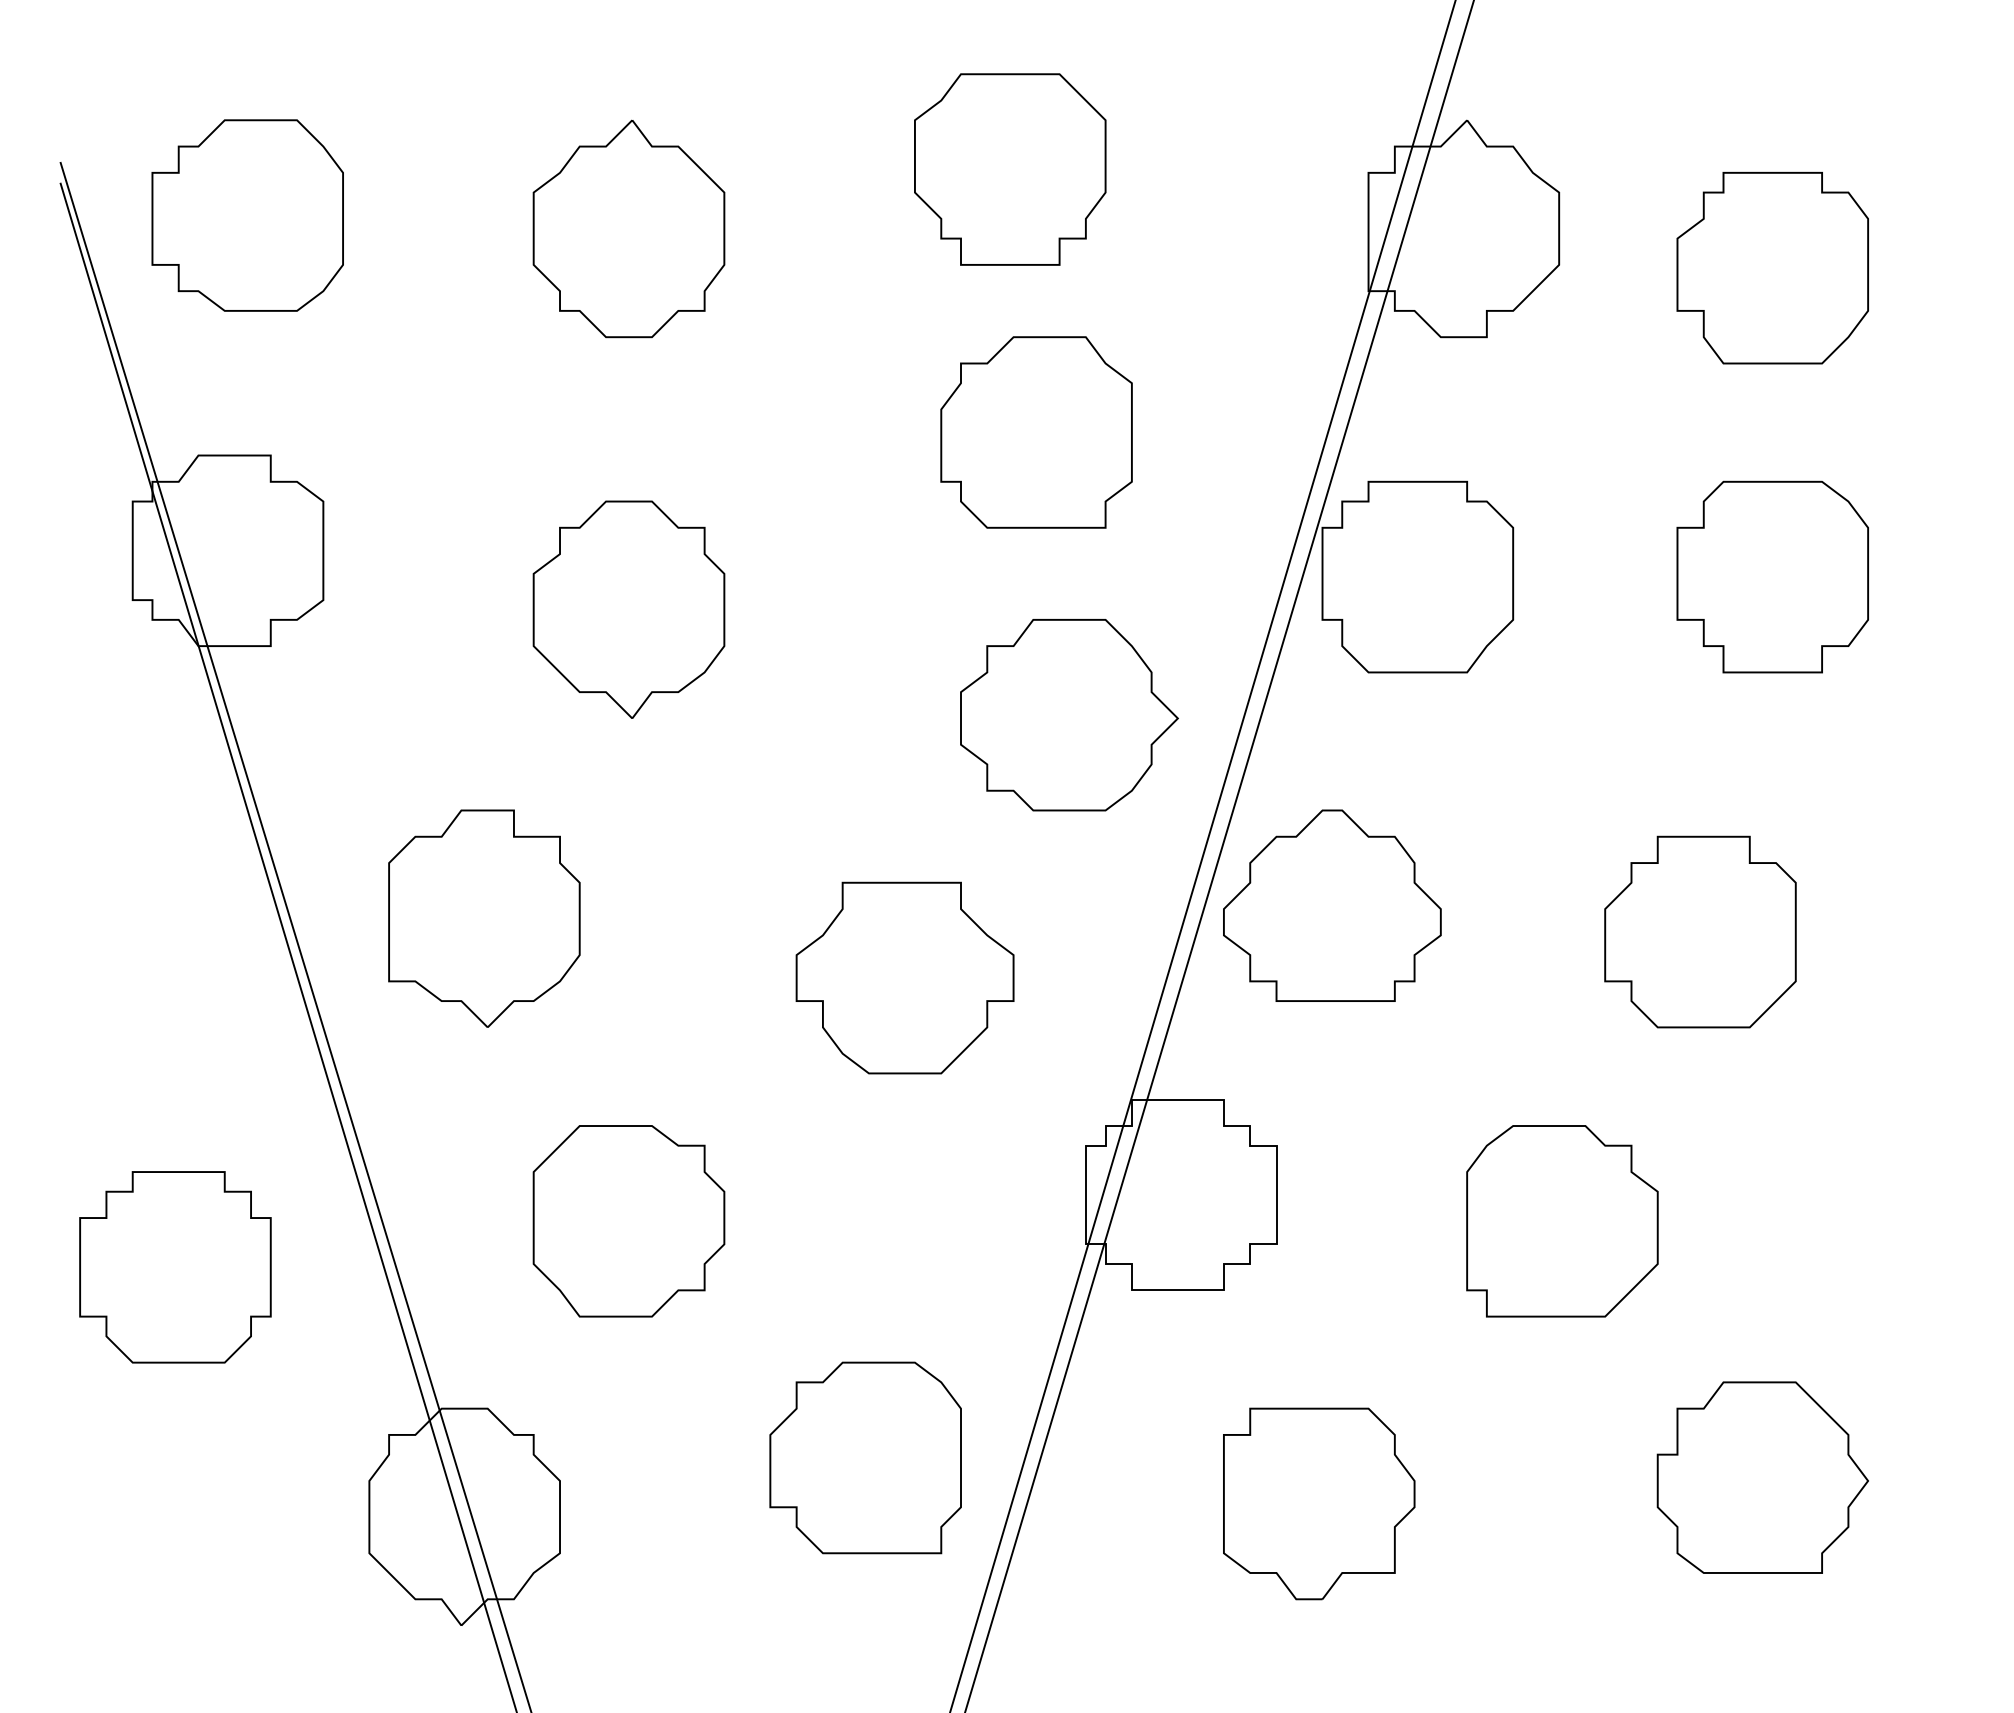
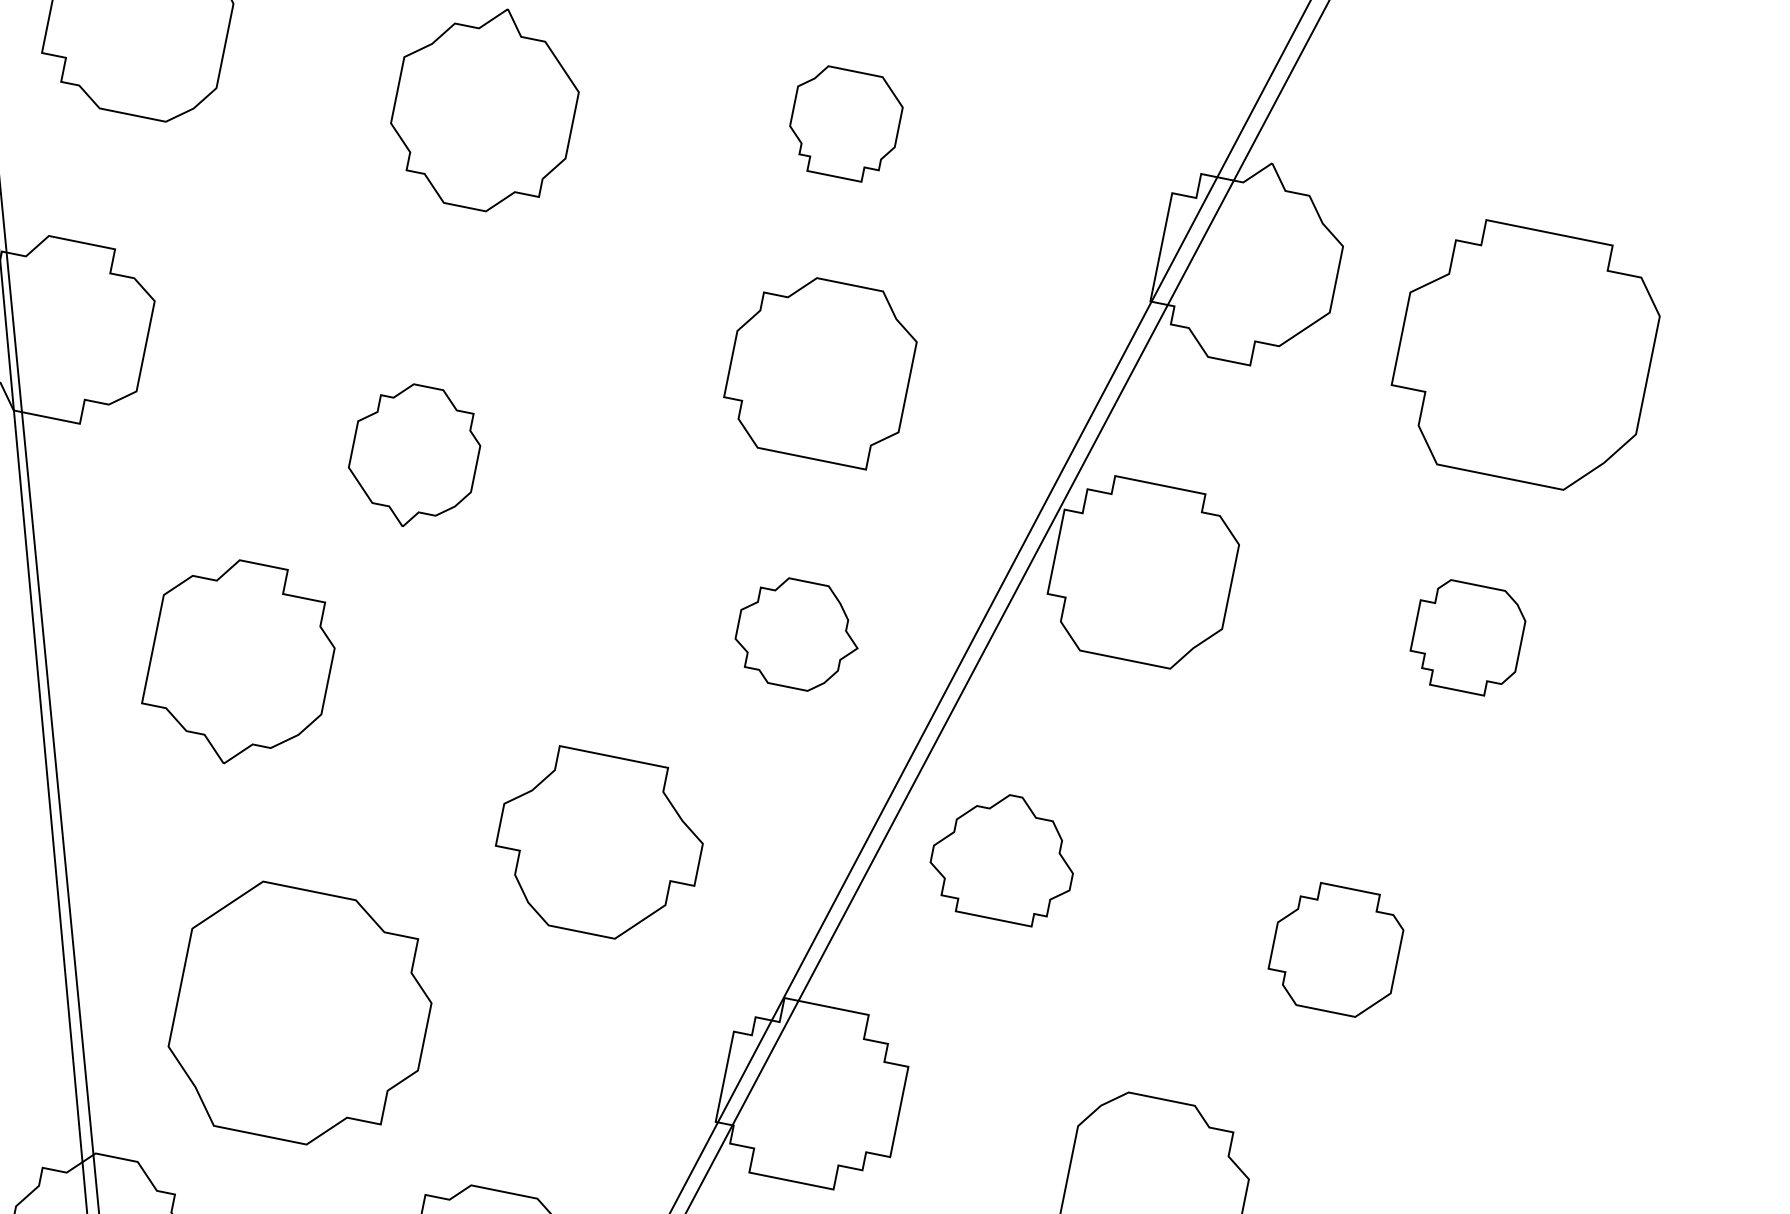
part: (1010, 169) -> (845, 124), size x0.6
part: (1772, 268) -> (1524, 355), size x1.4
part: (1772, 576) -> (1467, 637), size x0.6
part: (628, 609) -> (414, 456), size x0.7
part: (1069, 715) -> (798, 634), size x0.6
part: (1332, 905) -> (1004, 857), size x0.7
part: (484, 918) -> (240, 663), moved
part: (1700, 931) -> (1336, 948), size x0.7
part: (628, 1221) -> (301, 1016), size x1.4

